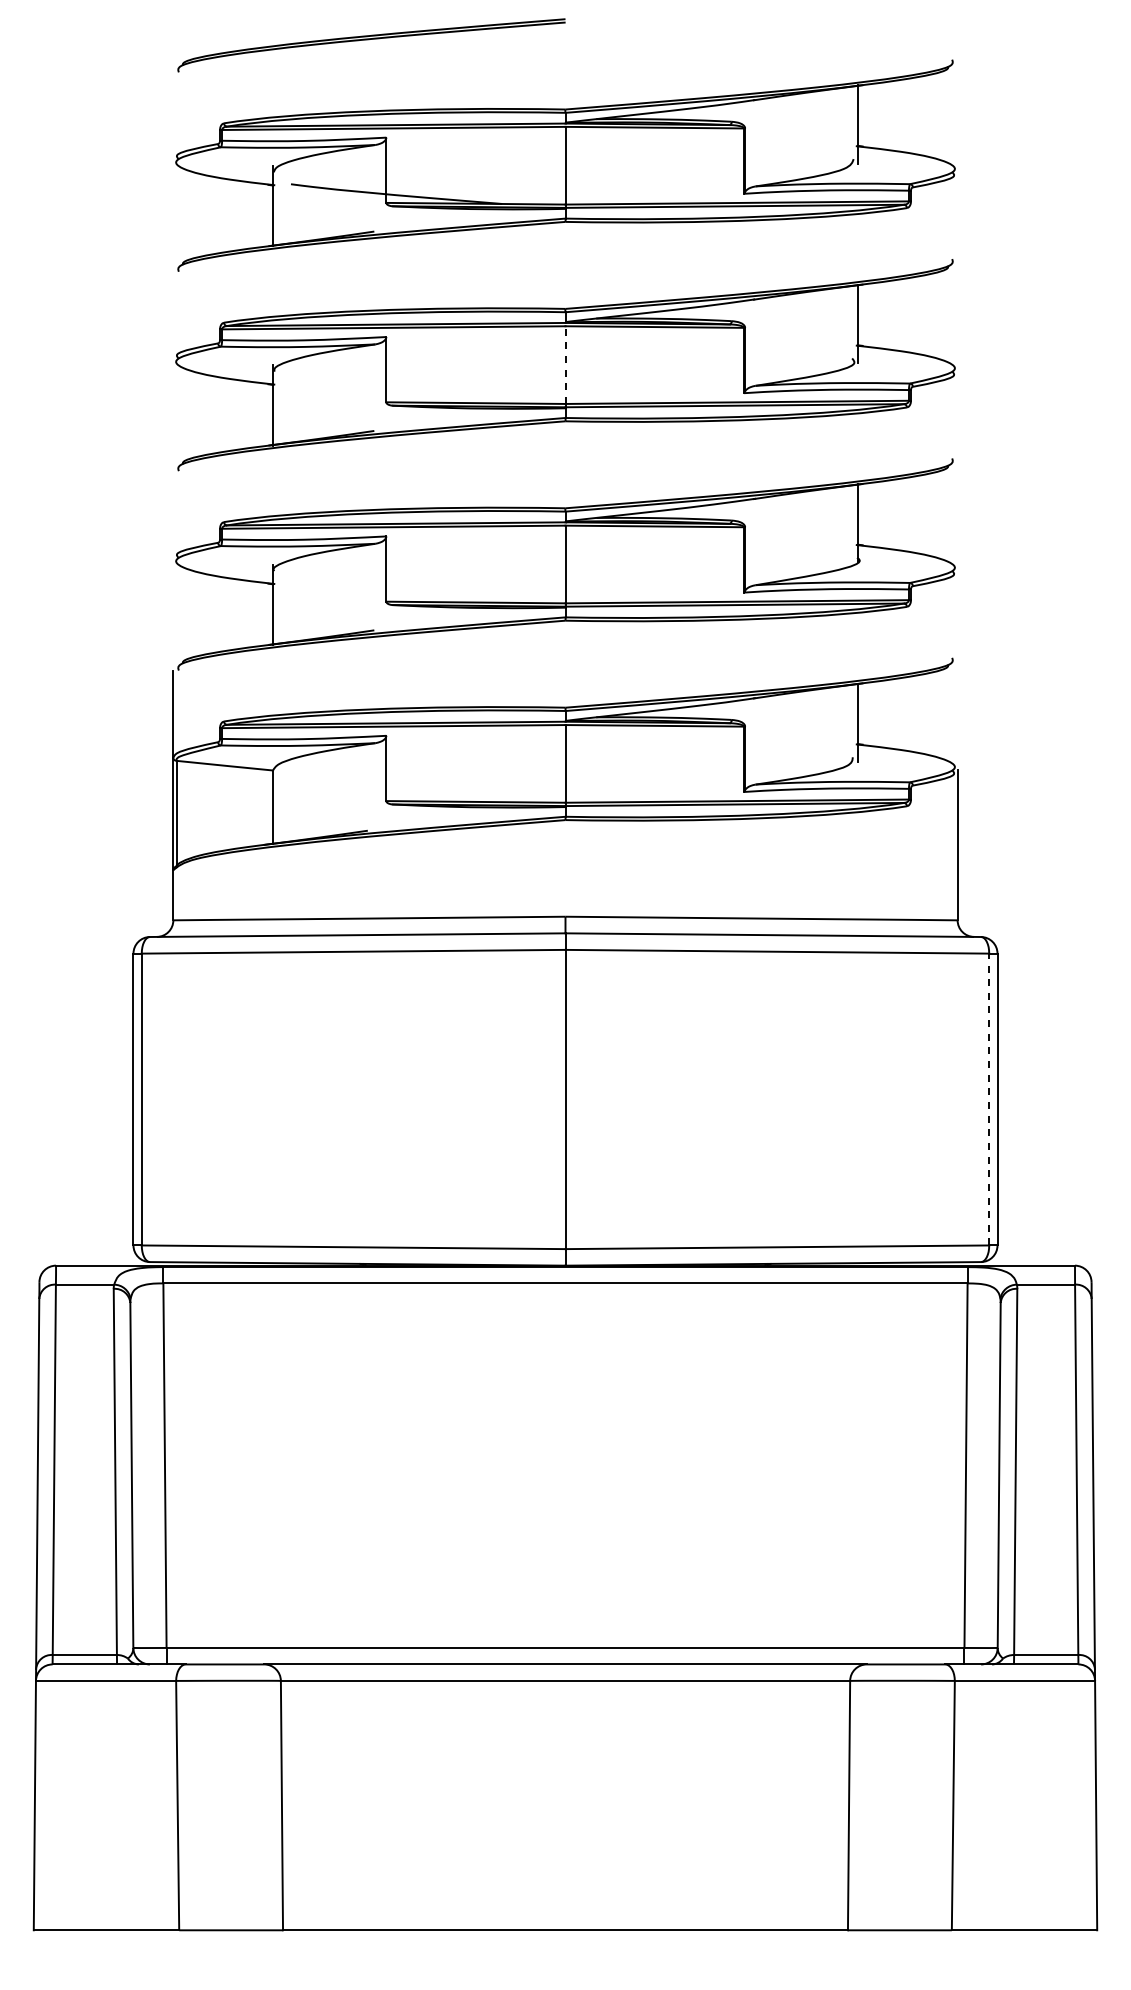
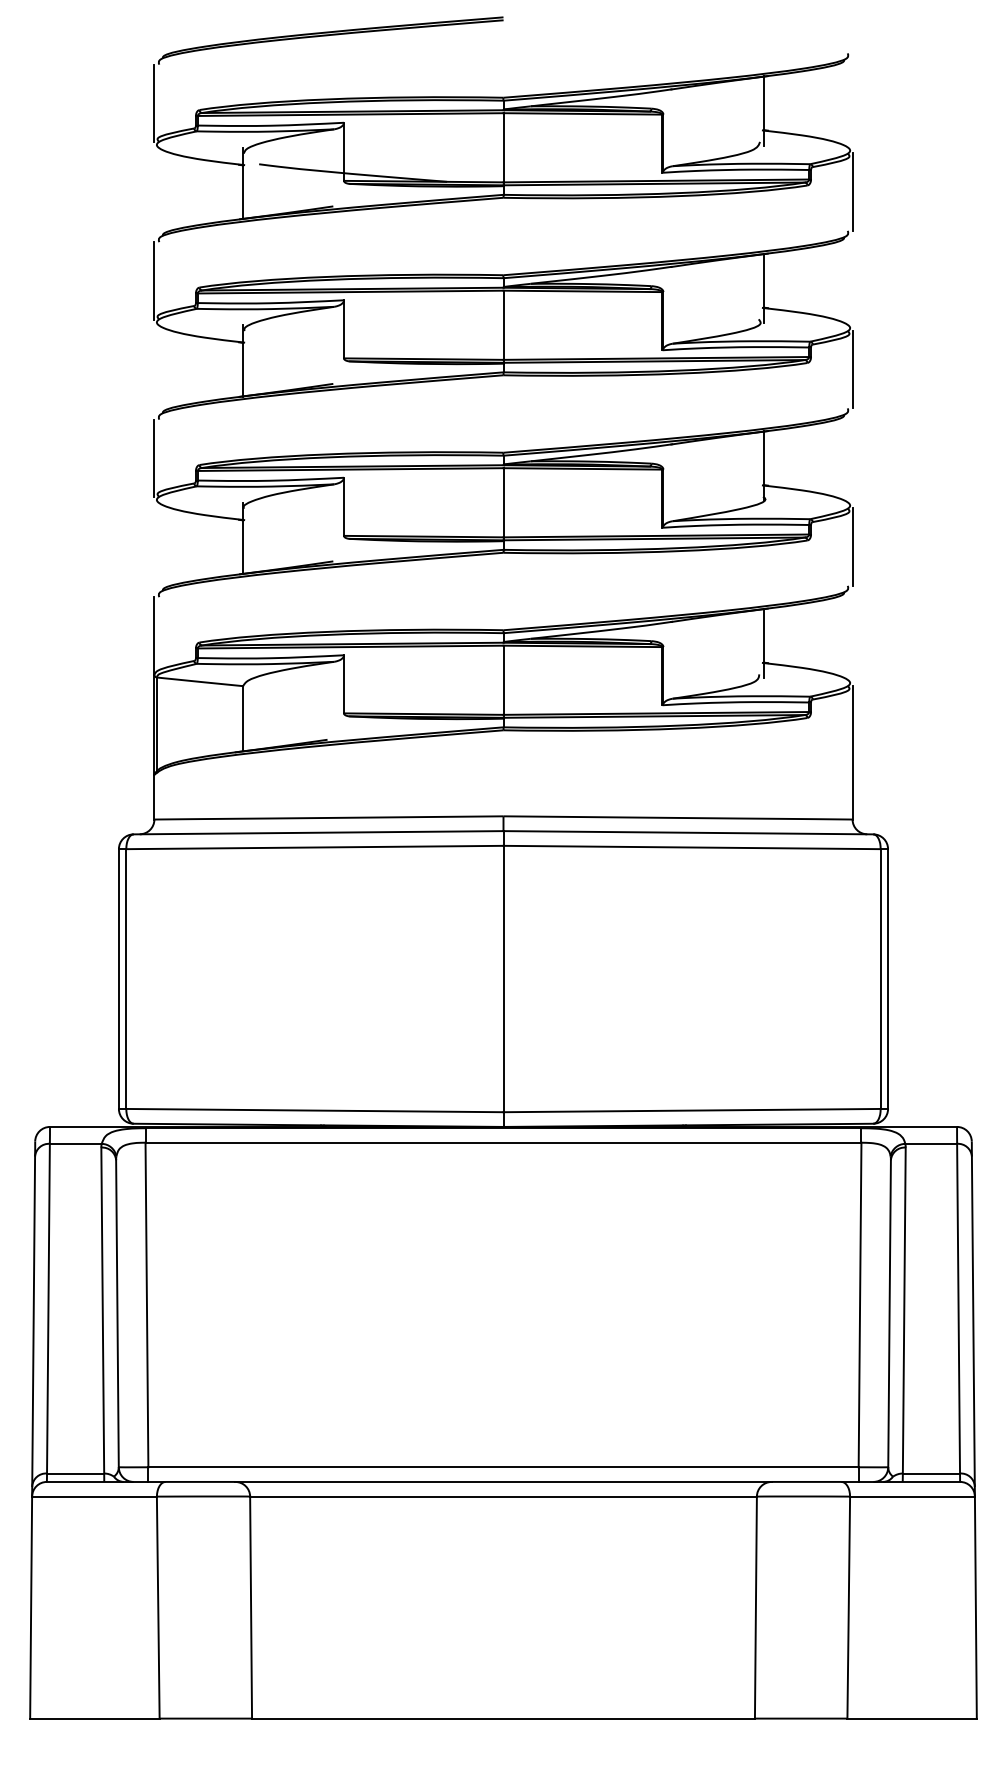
line: (173, 115) -> (154, 103), added
line: (957, 215) -> (852, 192), added
line: (173, 314) -> (154, 280), added
line: (565, 365) -> (503, 325), dashed -> solid
line: (957, 414) -> (852, 369), added
line: (173, 514) -> (154, 458), added
line: (957, 613) -> (852, 546), added
line: (989, 1099) -> (880, 979), dashed -> solid

